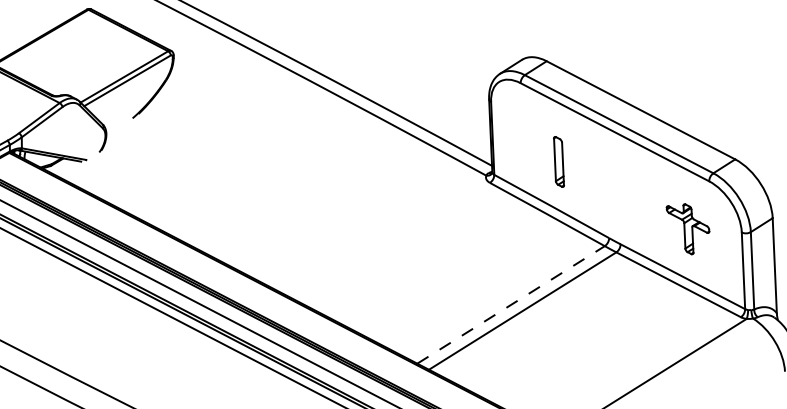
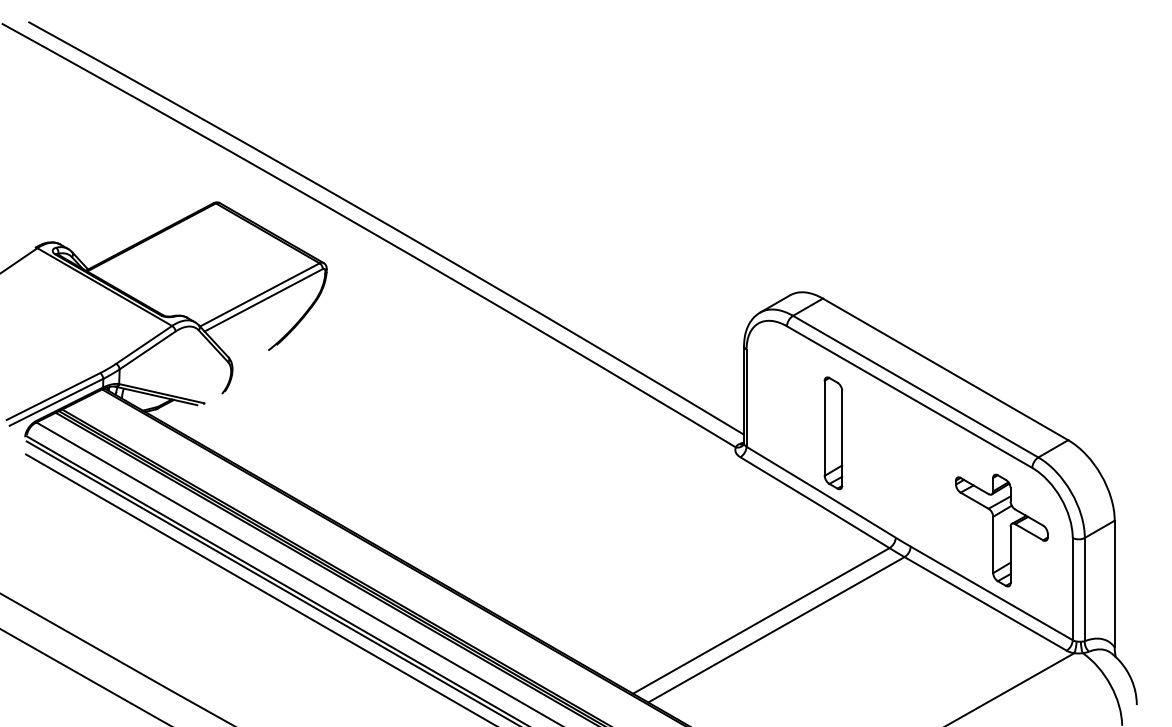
part: (559, 162) -> (833, 433), size x1.67
part: (688, 229) -> (1001, 530), size x1.67
line: (511, 304) -> (761, 620), dashed -> solid

